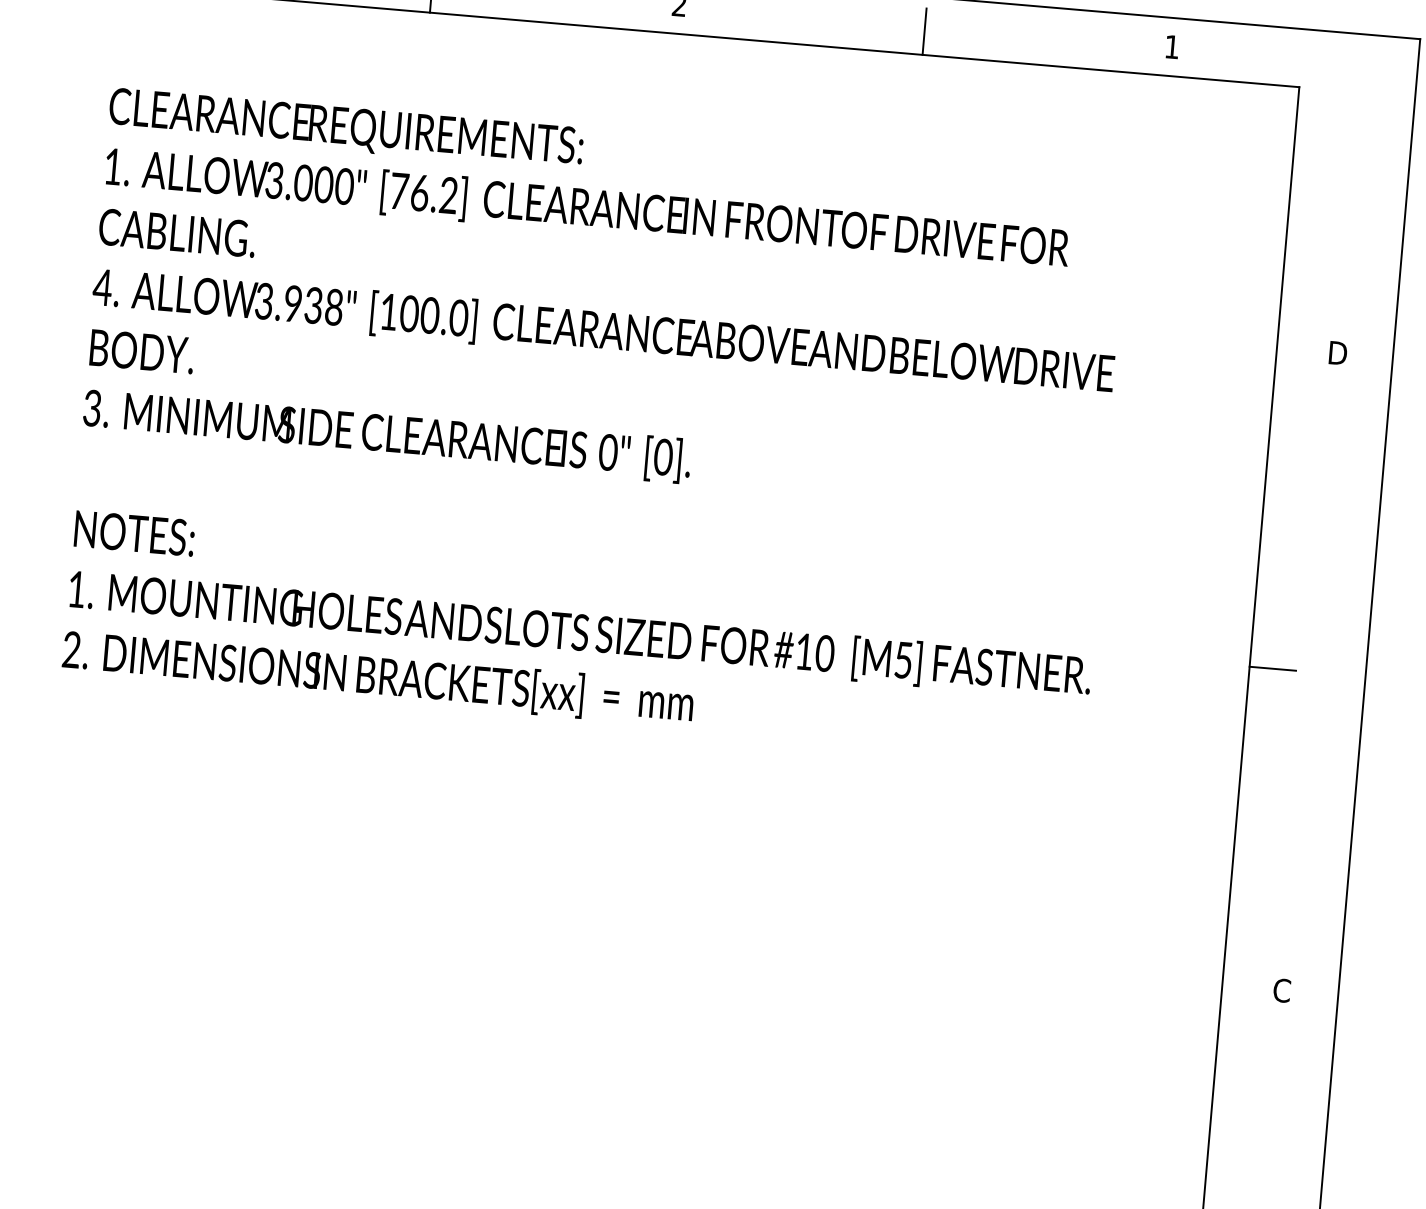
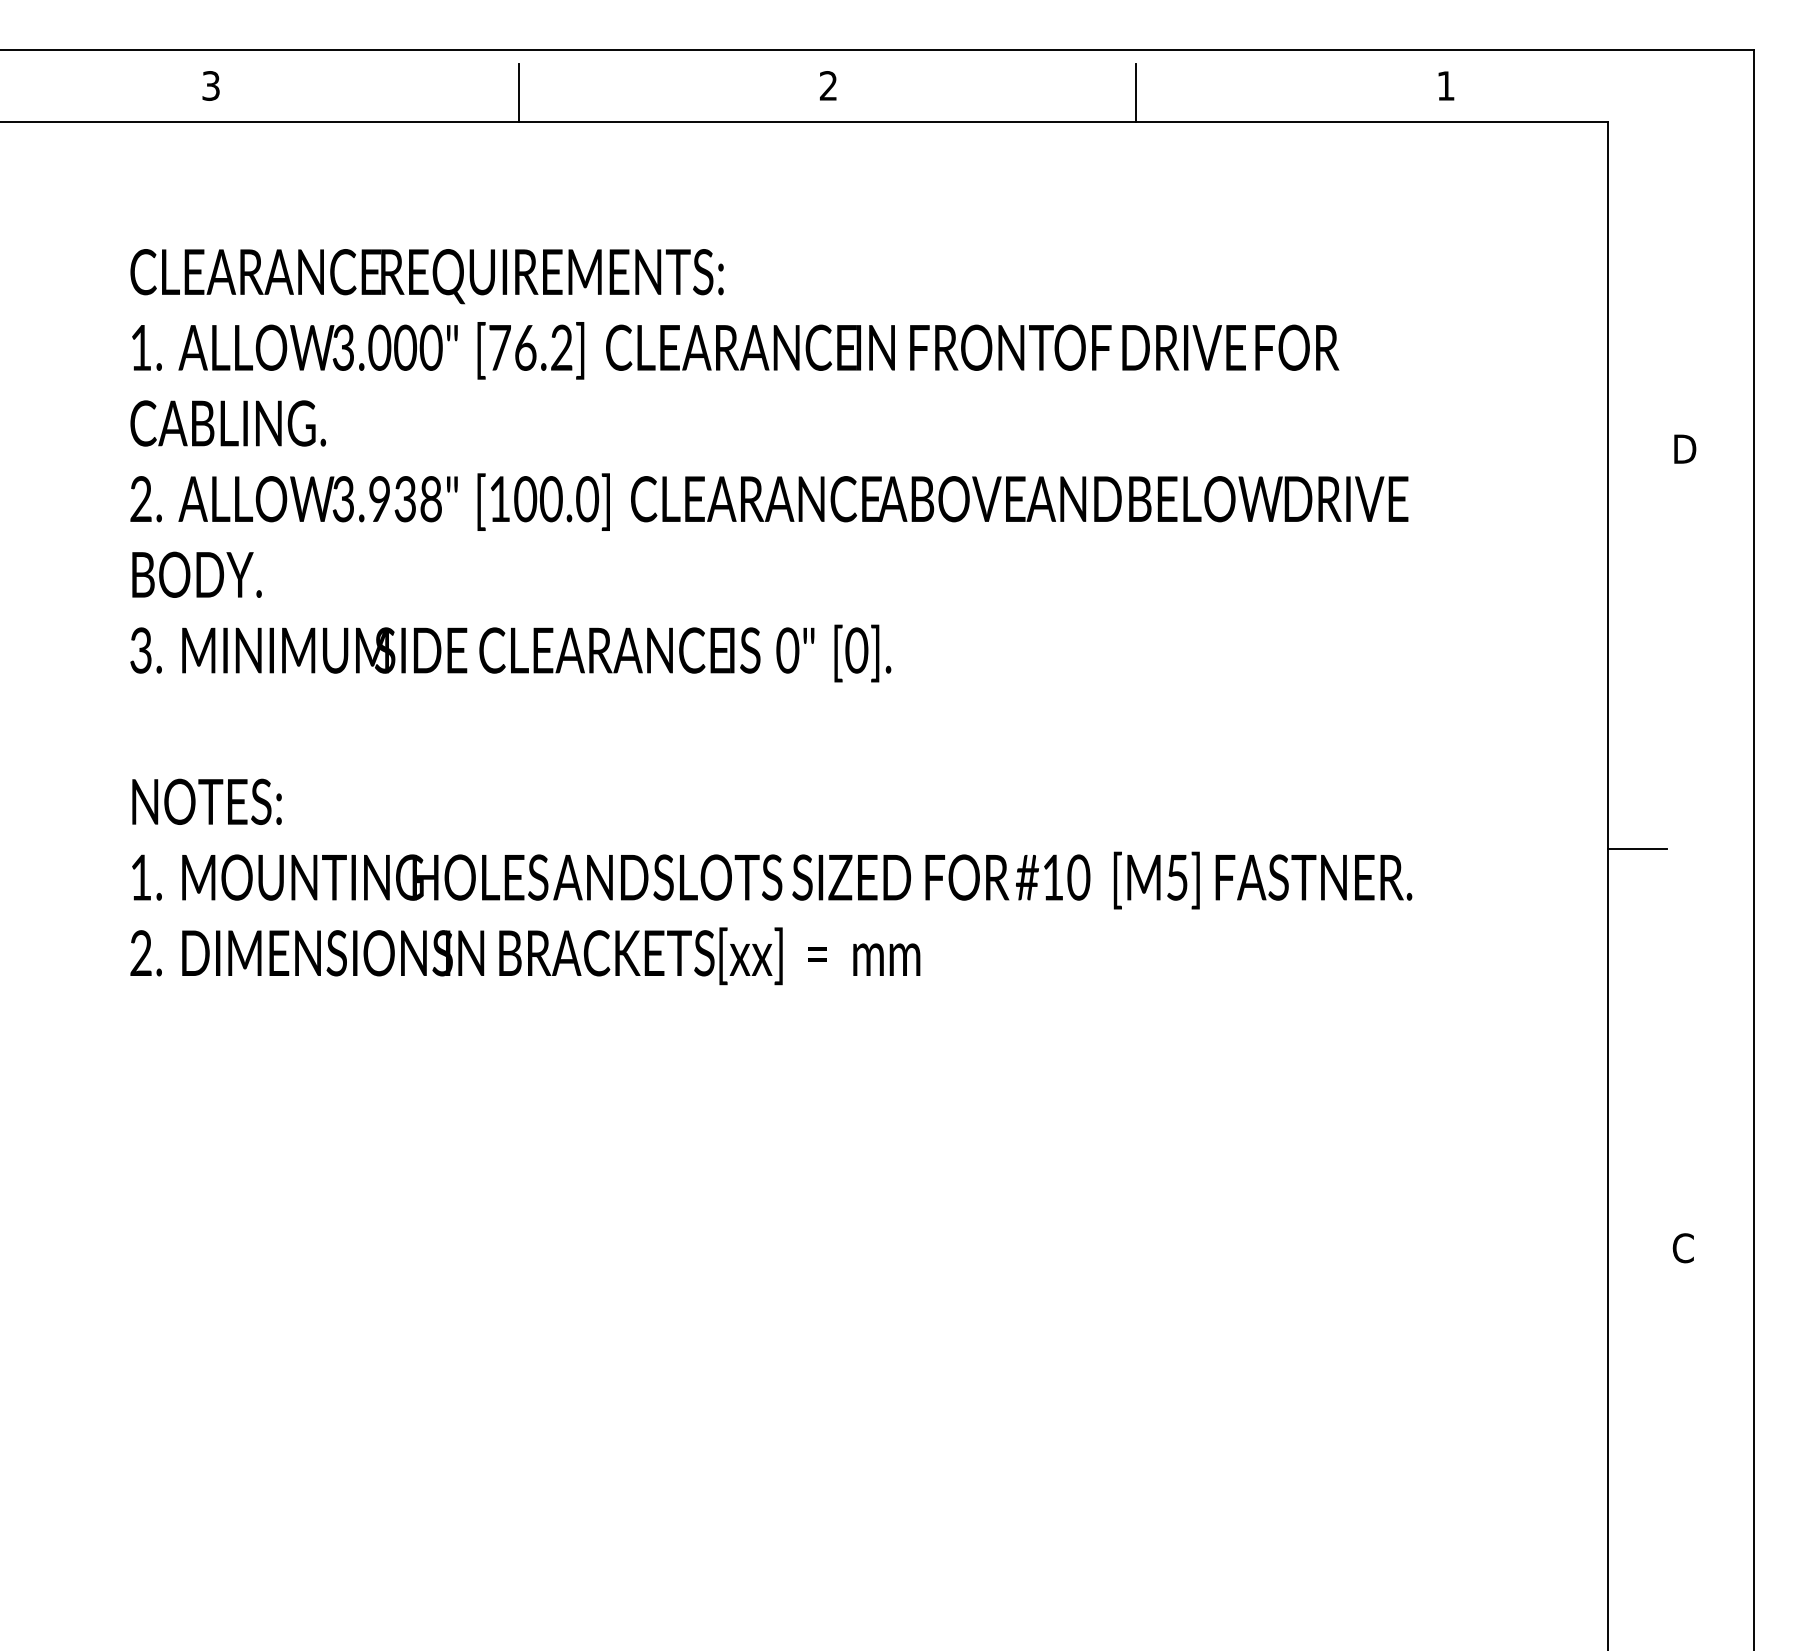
text: (102, 286) -> (140, 498), 4. -> 2.

